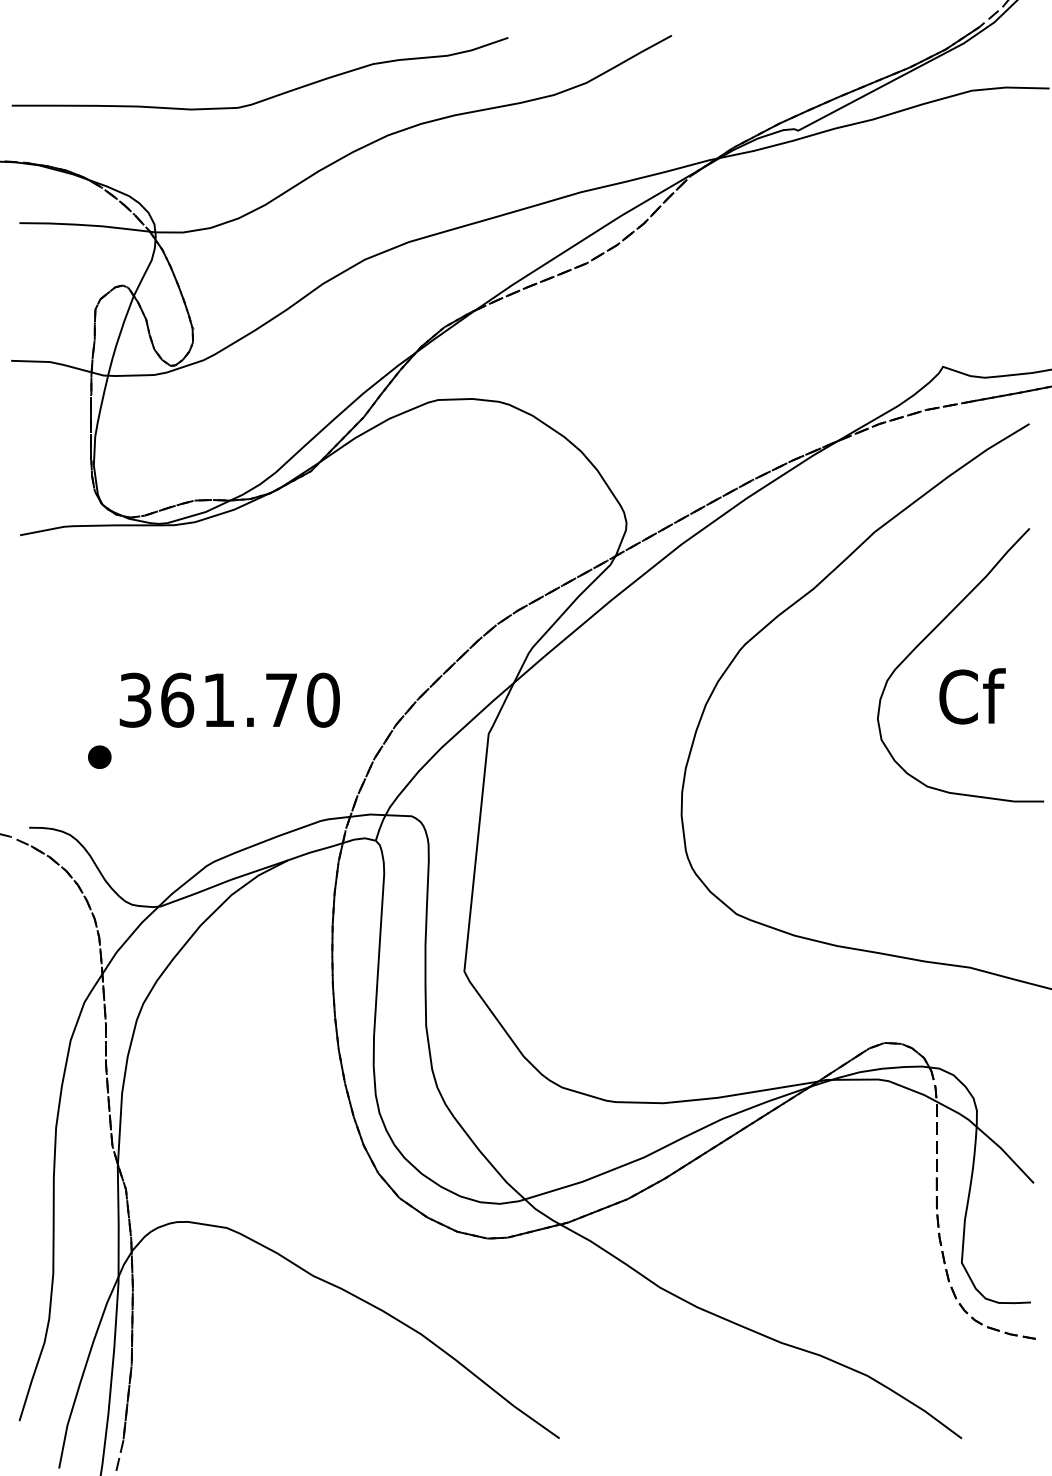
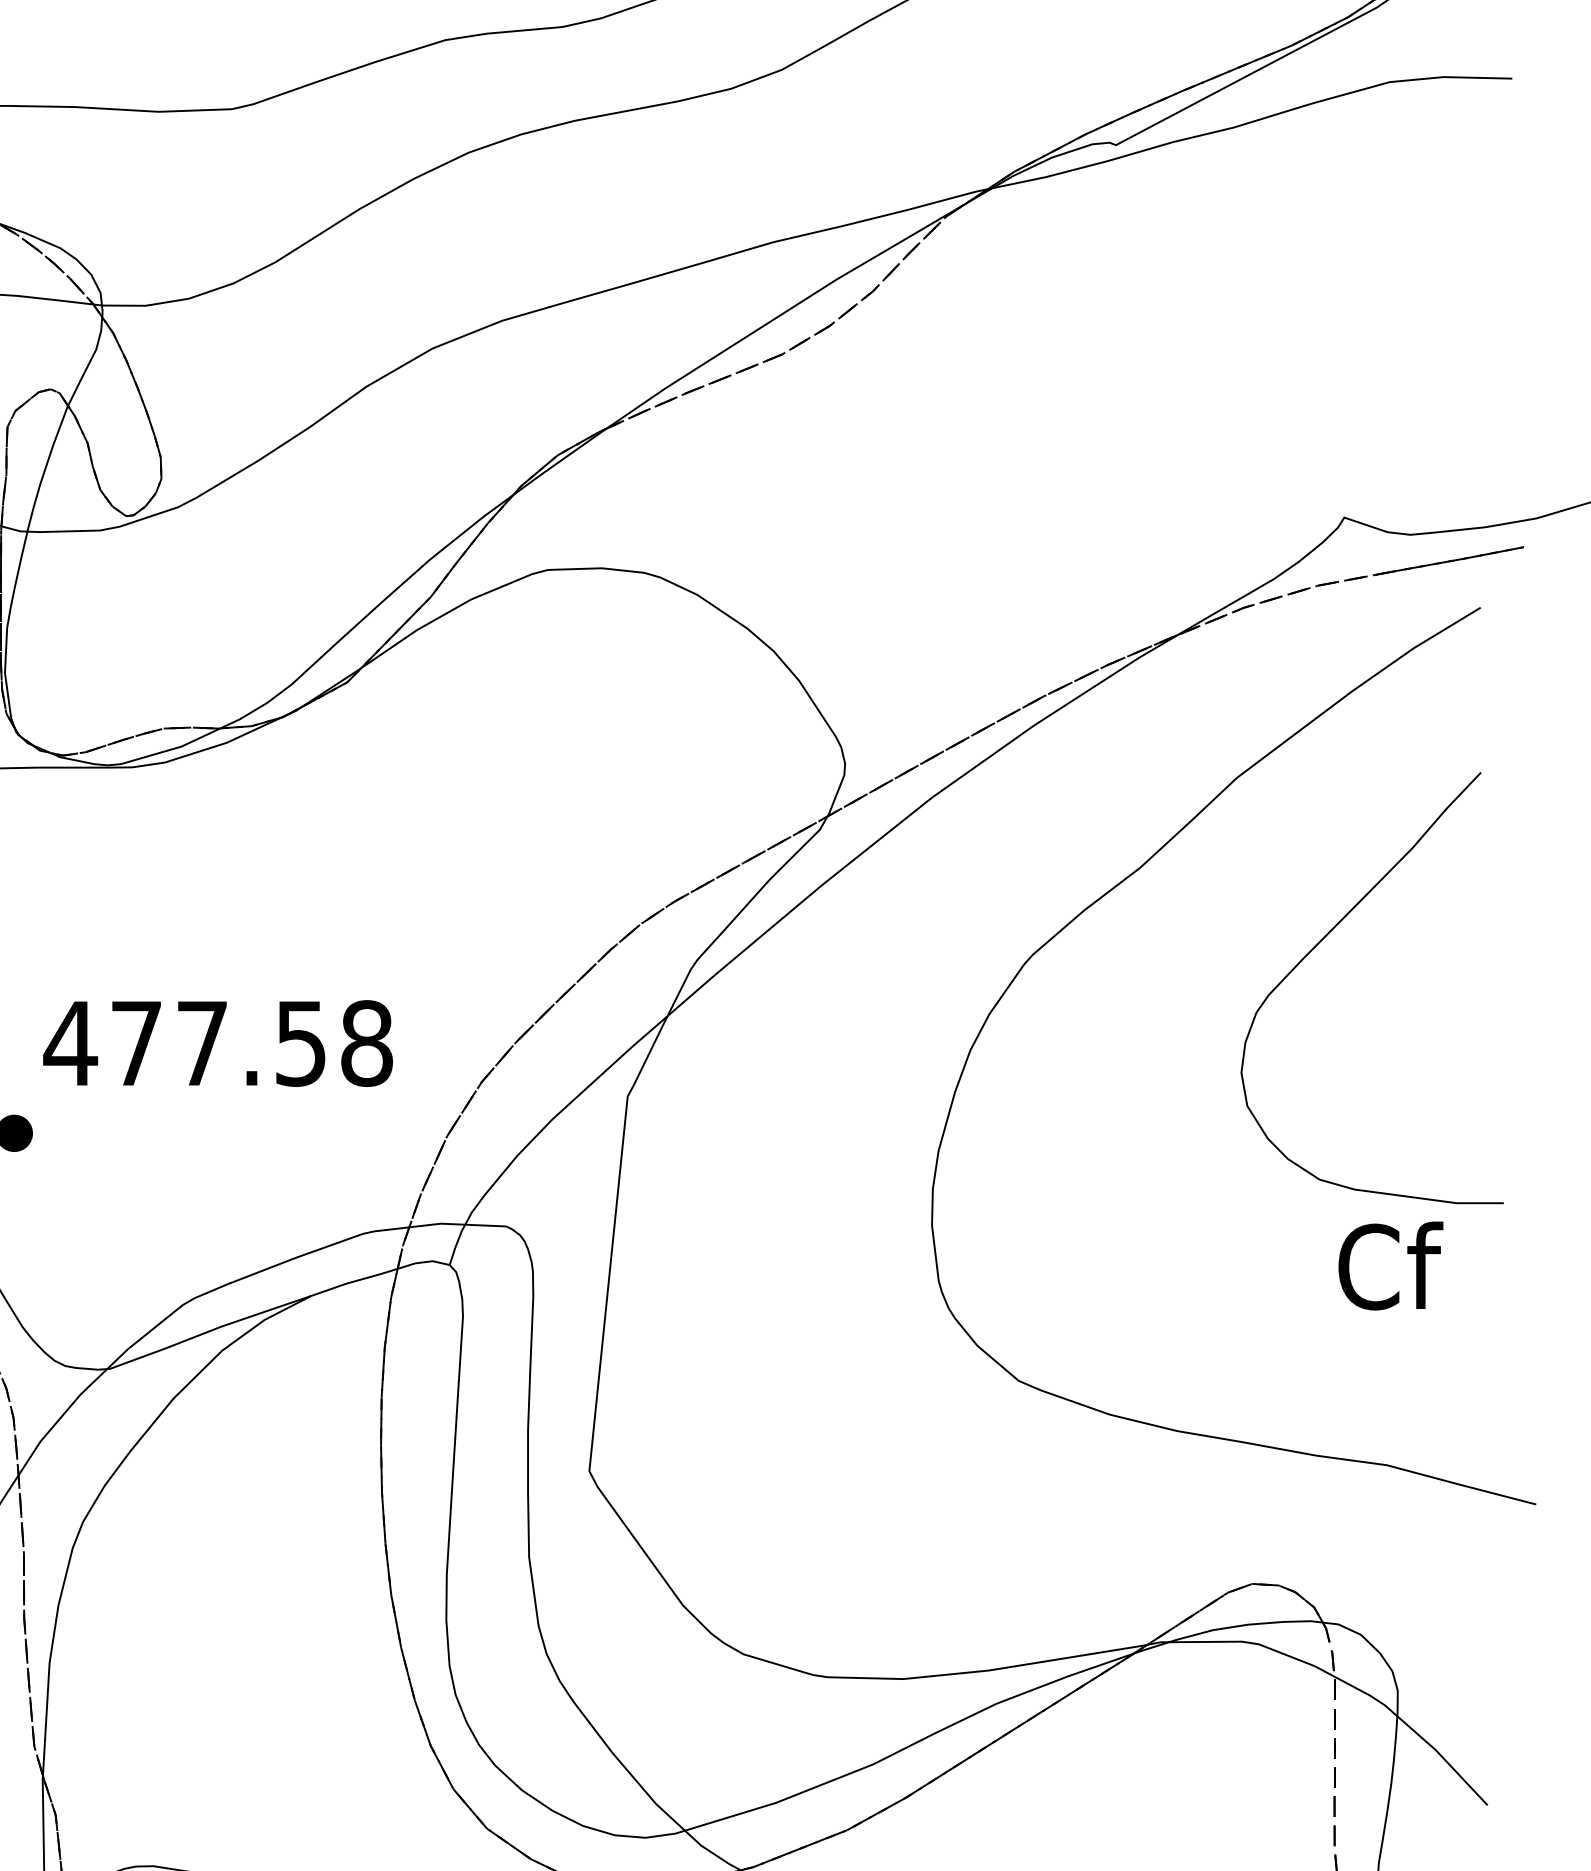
text: (972, 696) -> (1390, 1266), moved
text: (228, 699) -> (217, 1042), 361.70 -> 477.58

